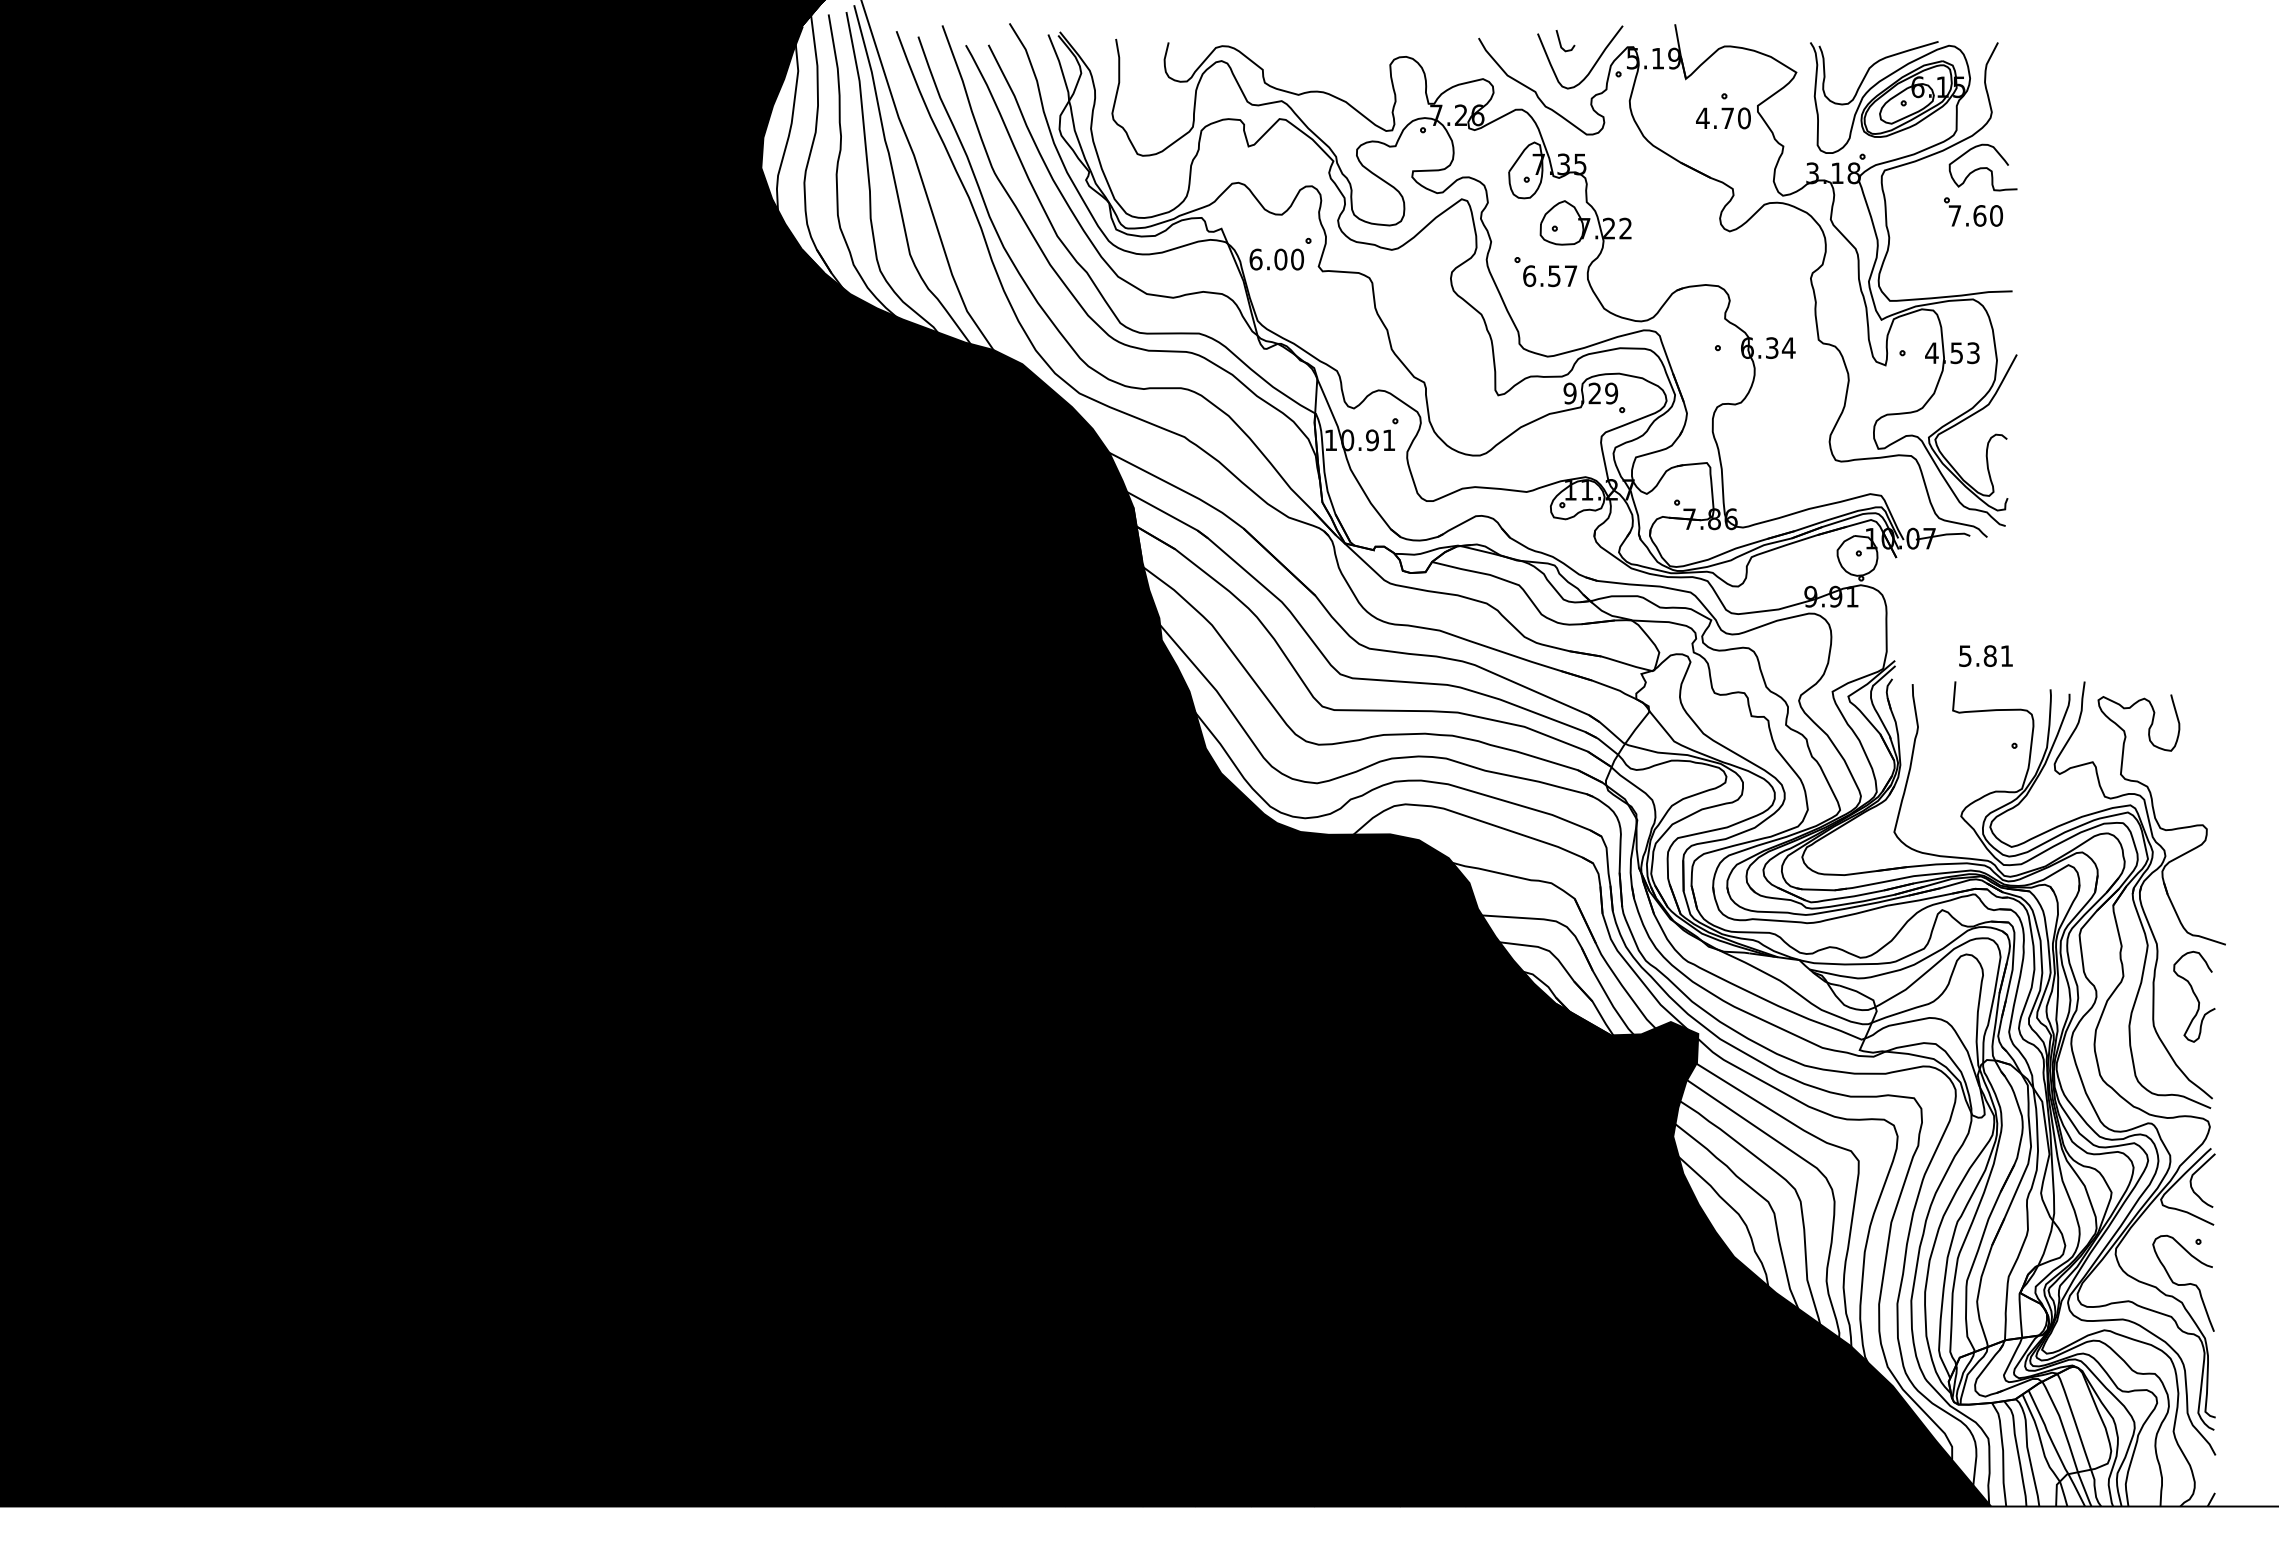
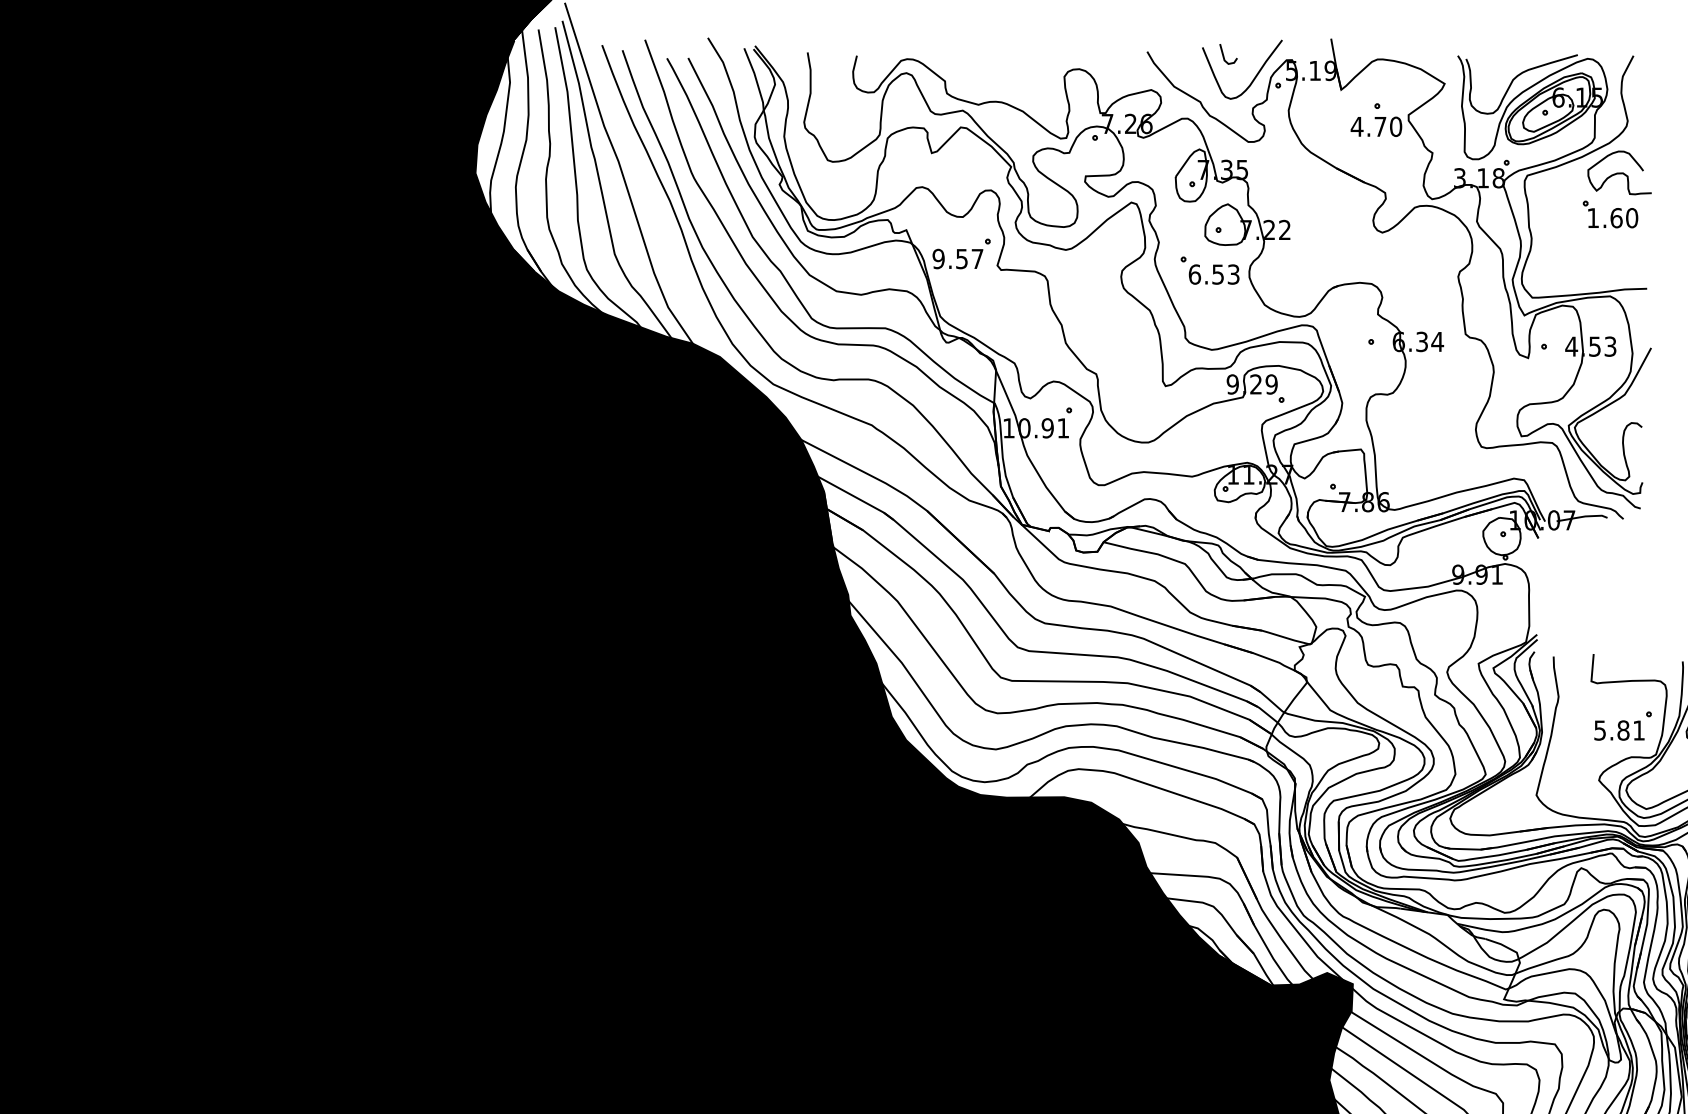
text: (1954, 215) -> (1592, 217), 7.60 -> 1.60
text: (1276, 259) -> (957, 258), 6.00 -> 9.57
text: (1570, 276) -> (1233, 274), 6.57 -> 6.53
text: (1985, 655) -> (1619, 729), moved

